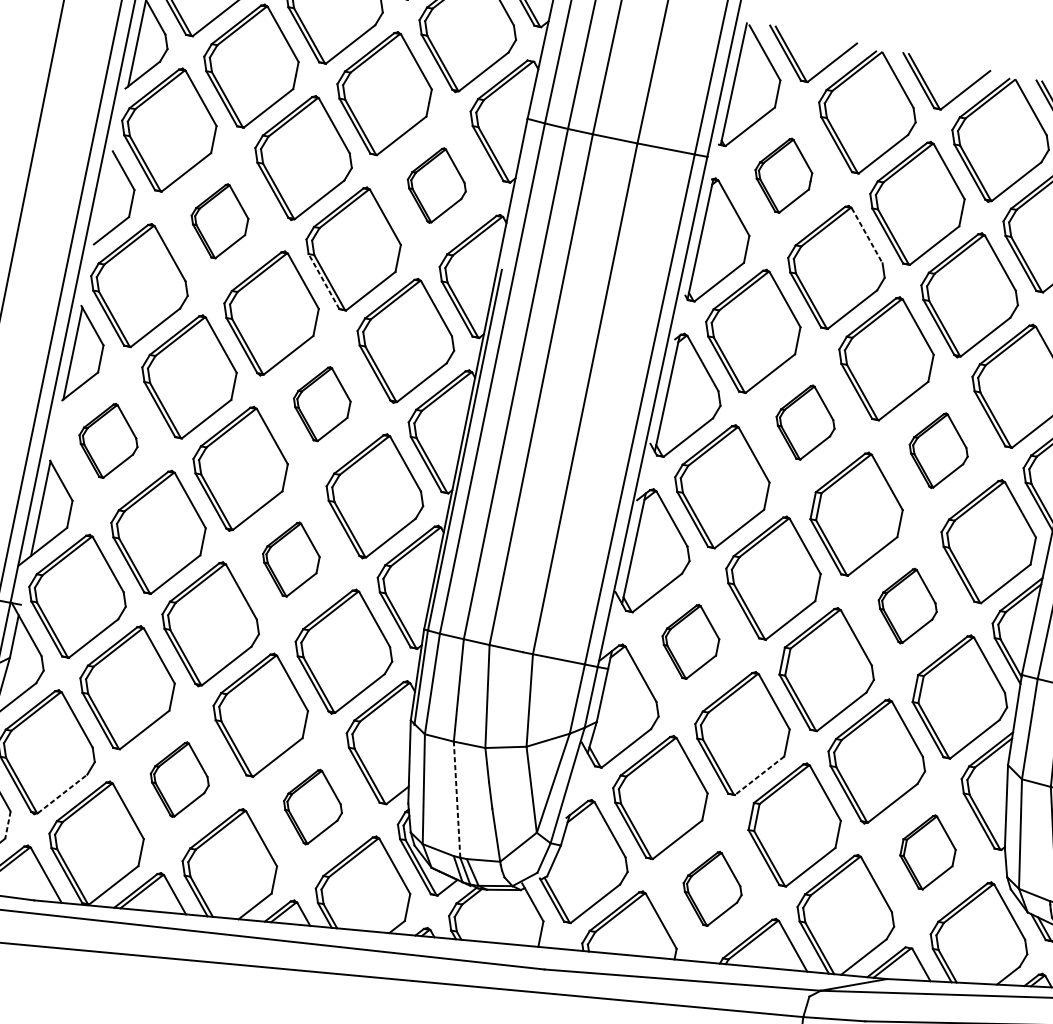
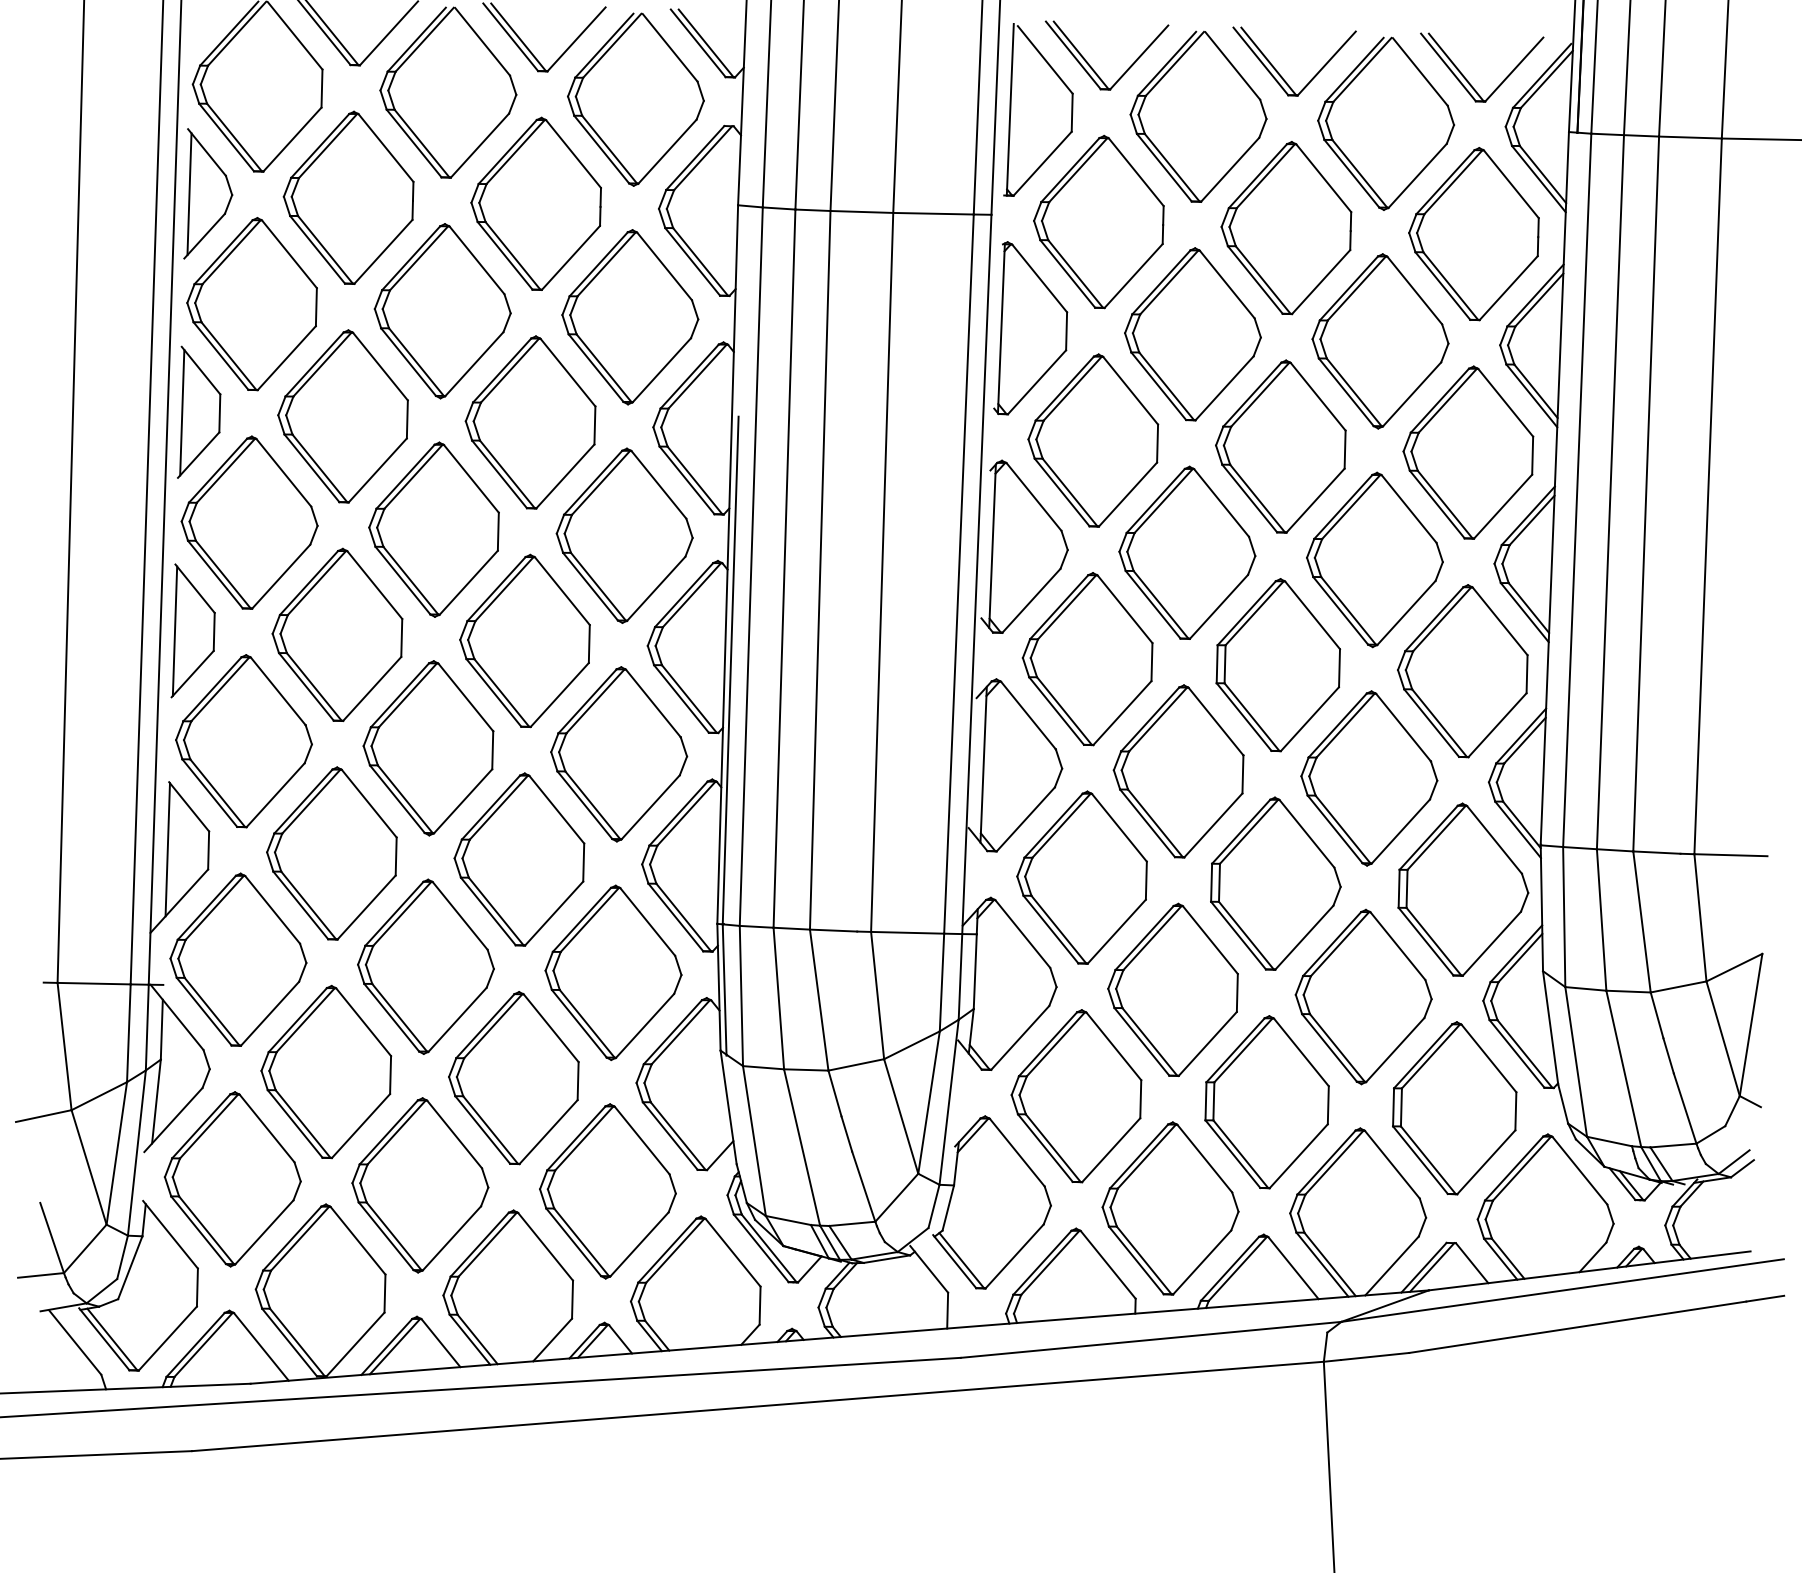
part: (783, 174) -> (1098, 221), size x1.67
part: (436, 185) -> (630, 317), size x1.67
line: (105, 198) -> (182, 412), added
part: (219, 220) -> (342, 416), size x1.67
line: (867, 235) -> (1227, 284), dashed -> solid
line: (323, 281) -> (499, 474), dashed -> solid
part: (321, 403) -> (524, 640), size x1.67
part: (805, 422) -> (1187, 552), size x1.67
part: (108, 440) -> (243, 741), size x1.67
part: (938, 450) -> (1374, 559), size x1.67
part: (290, 559) -> (519, 859), size x1.67
part: (907, 606) -> (1369, 778), size x1.67
part: (689, 641) -> (1081, 877), size x1.67
line: (759, 776) -> (1207, 1044), dashed -> solid
part: (179, 779) -> (420, 1185), size x1.67
line: (62, 793) -> (264, 1231), dashed -> solid
line: (456, 799) -> (801, 1147), dashed -> solid
part: (312, 807) -> (607, 1191), size x1.67
line: (7, 825) -> (197, 1288), dashed -> solid
part: (927, 852) -> (1454, 1108), size x1.67
part: (712, 888) -> (1170, 1208), size x1.67

